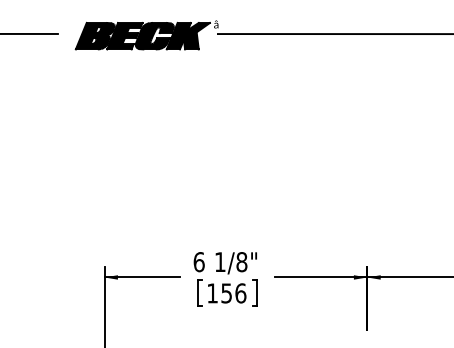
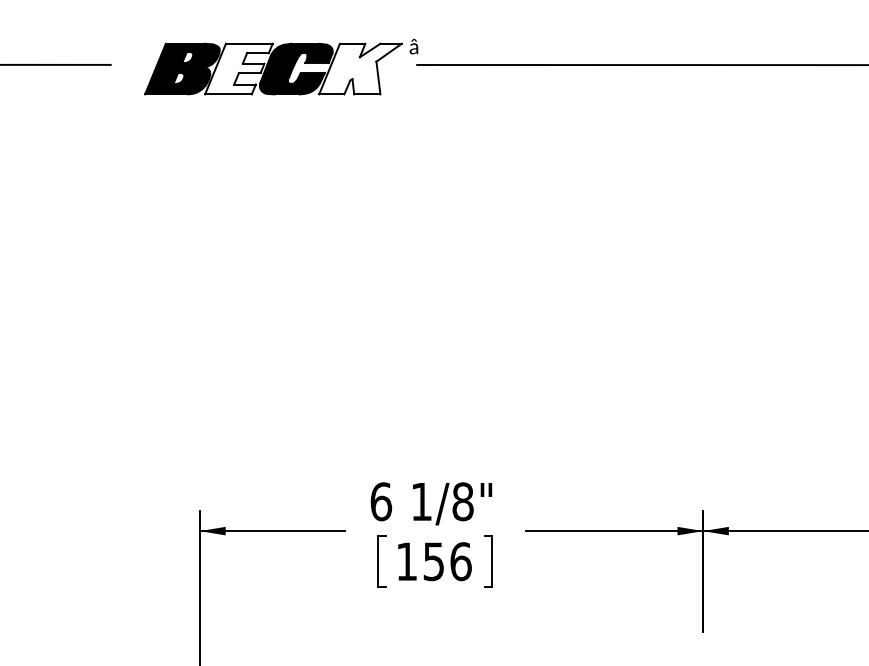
fill: (124, 35) -> (238, 67), removed
fill: (187, 35) -> (358, 67), removed

